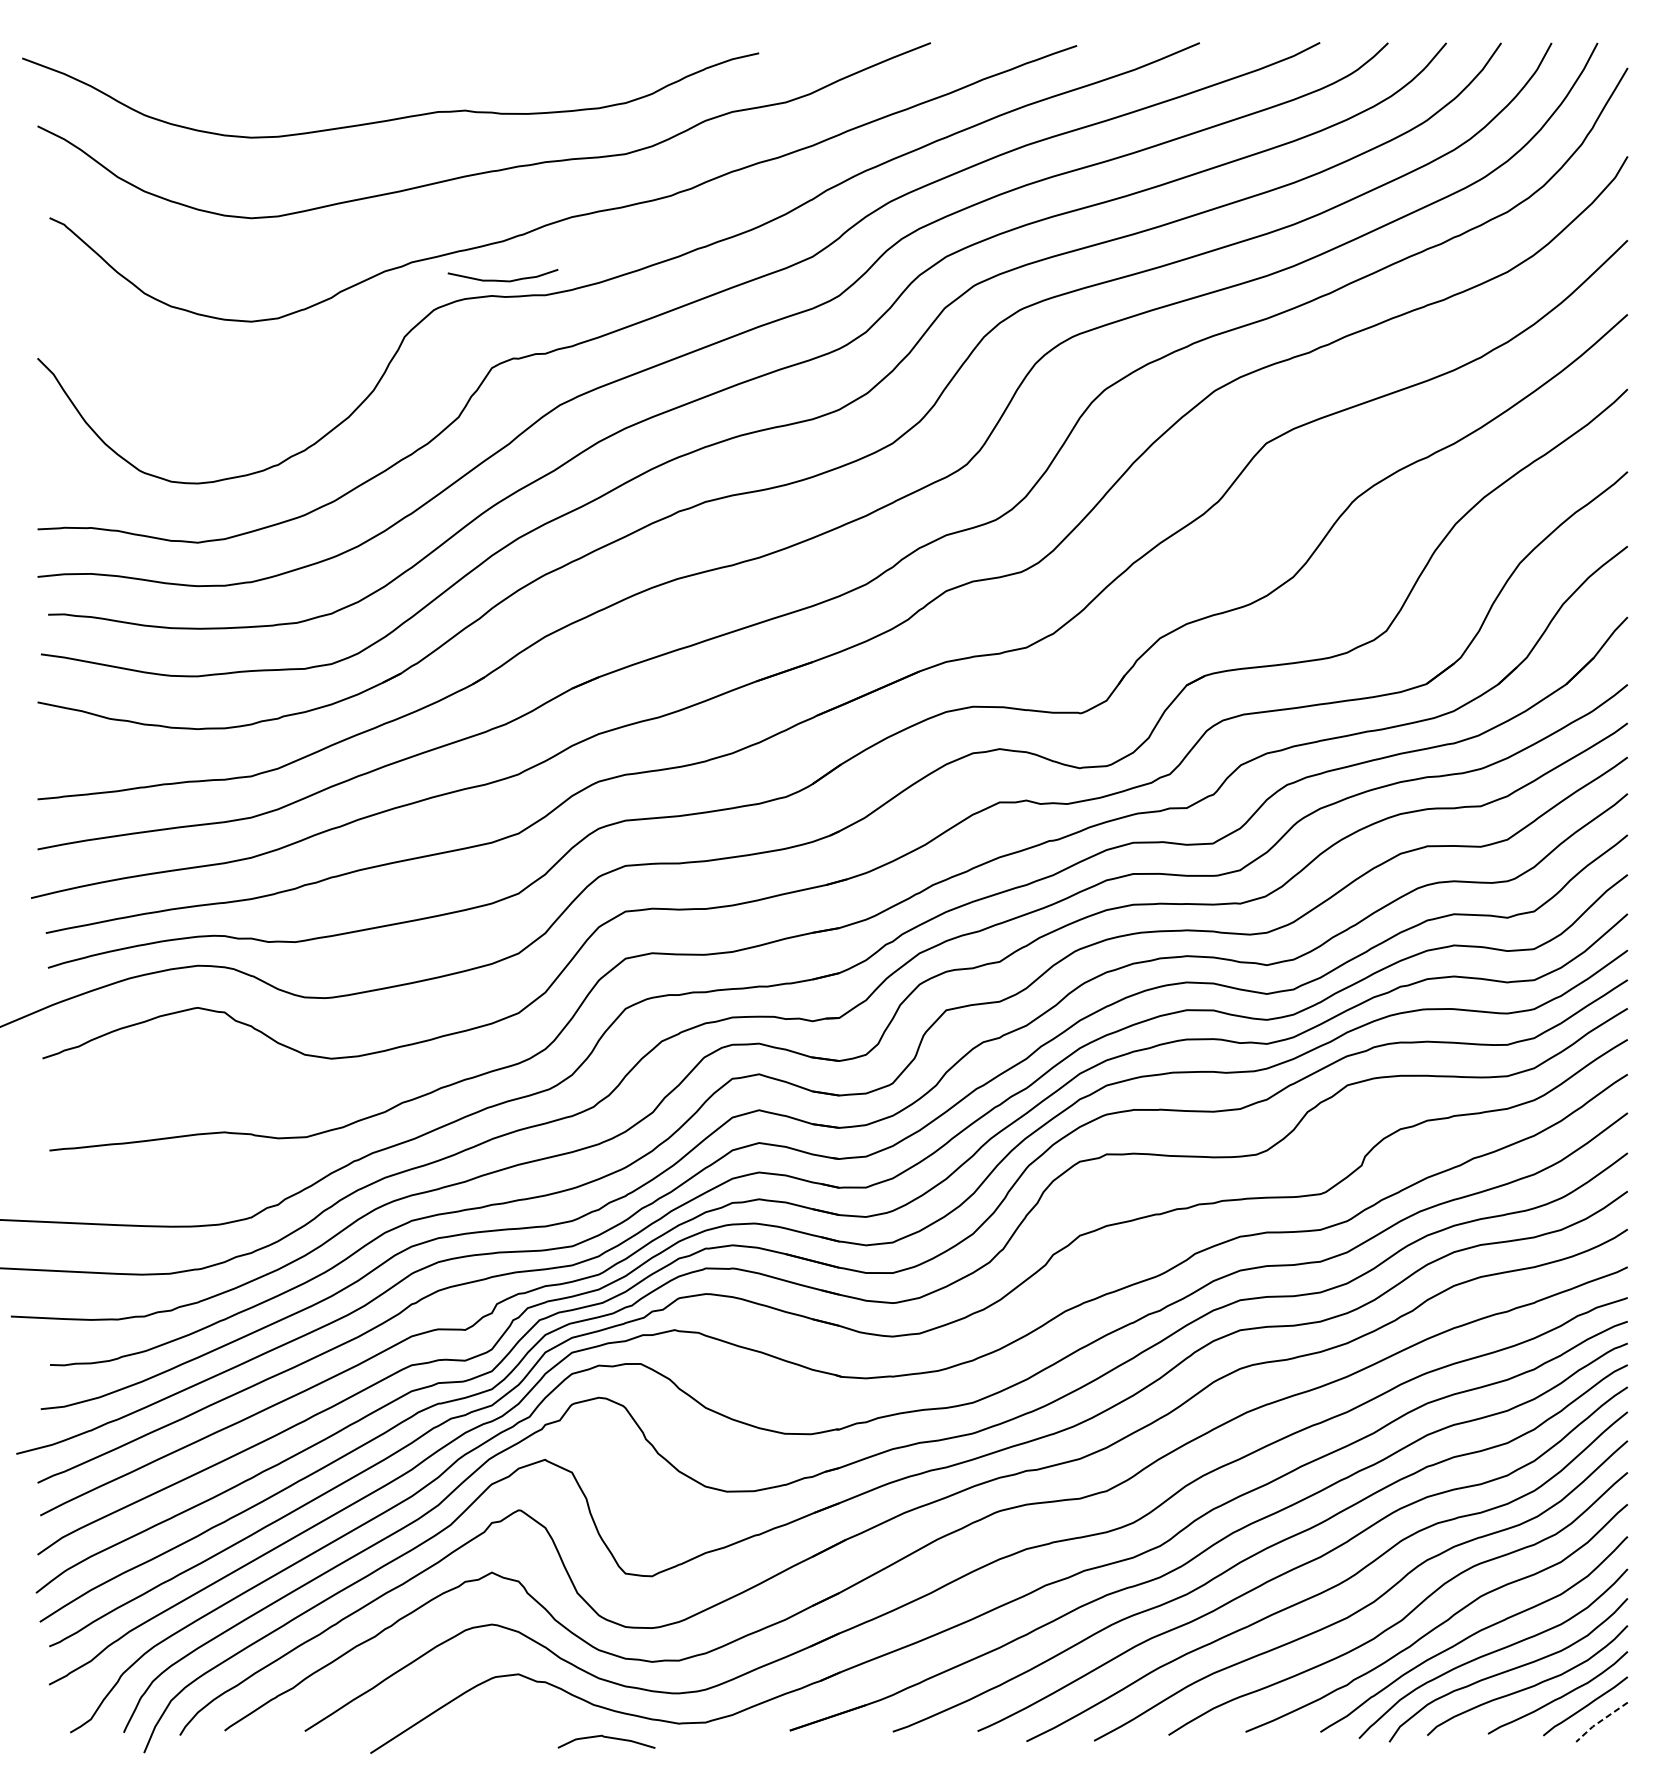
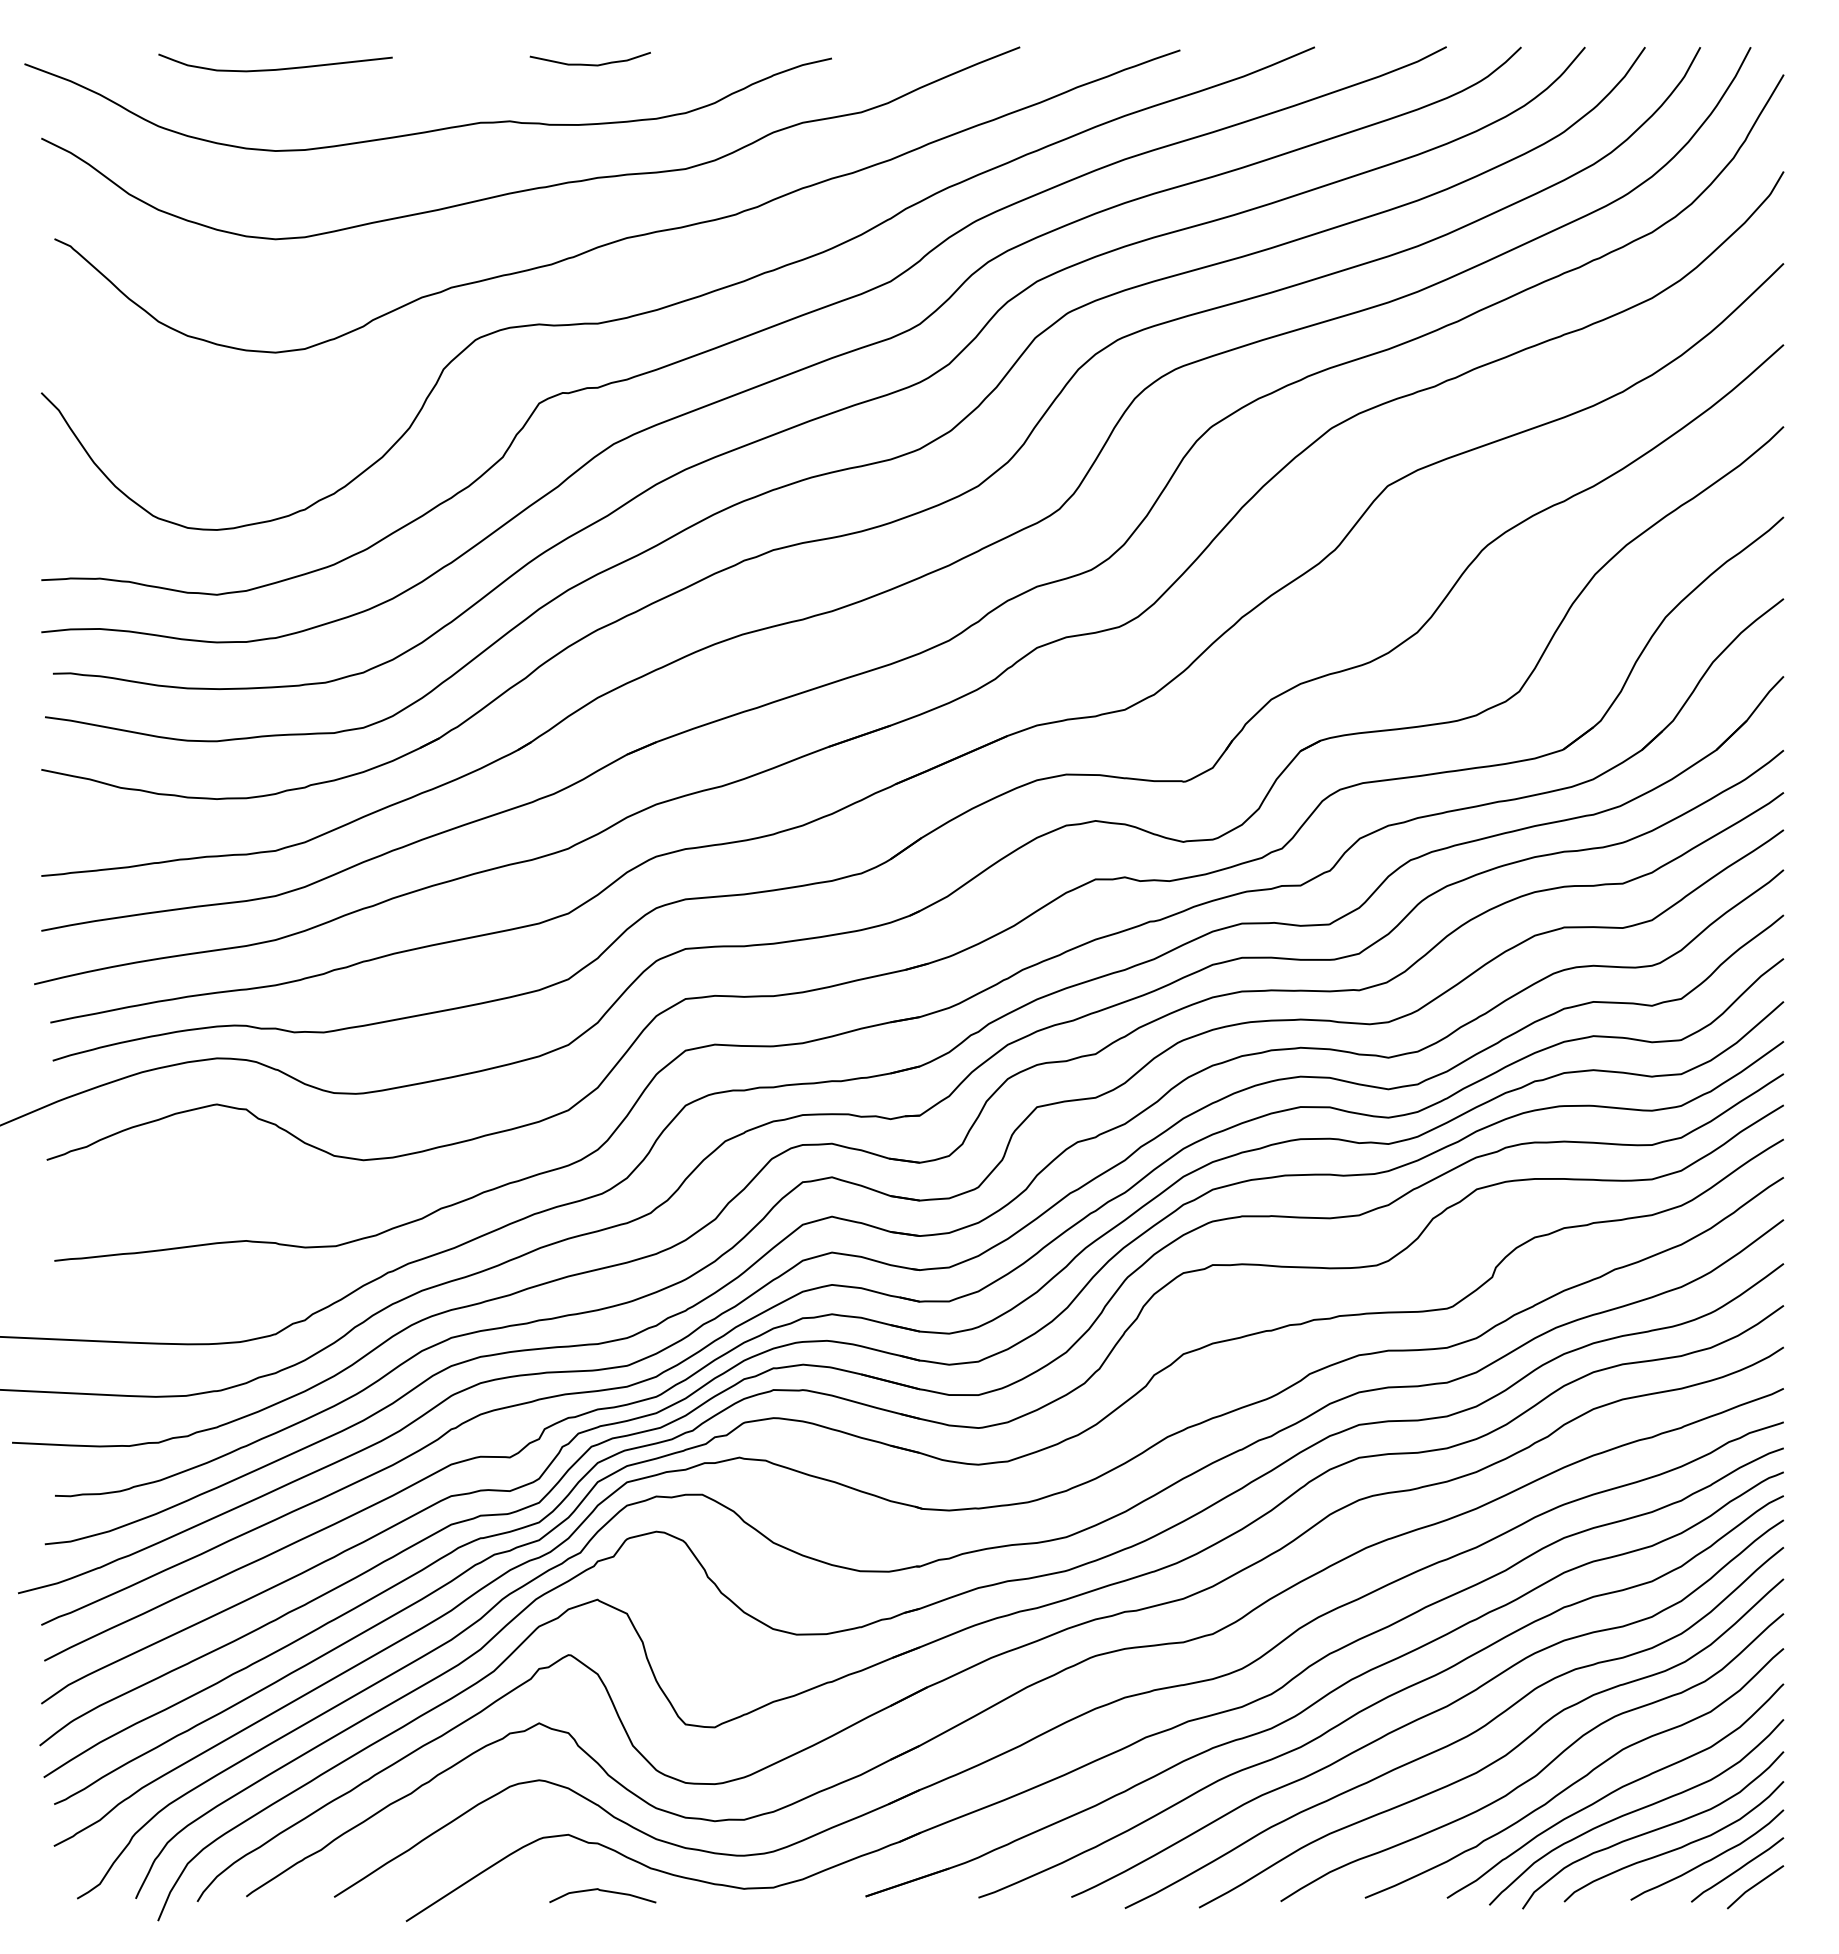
curve: (252, 62) -> (276, 68), added
curve: (502, 280) -> (589, 64), moved
line: (1600, 1721) -> (1753, 1886), dashed -> solid
curve: (606, 1737) -> (602, 1891), moved

